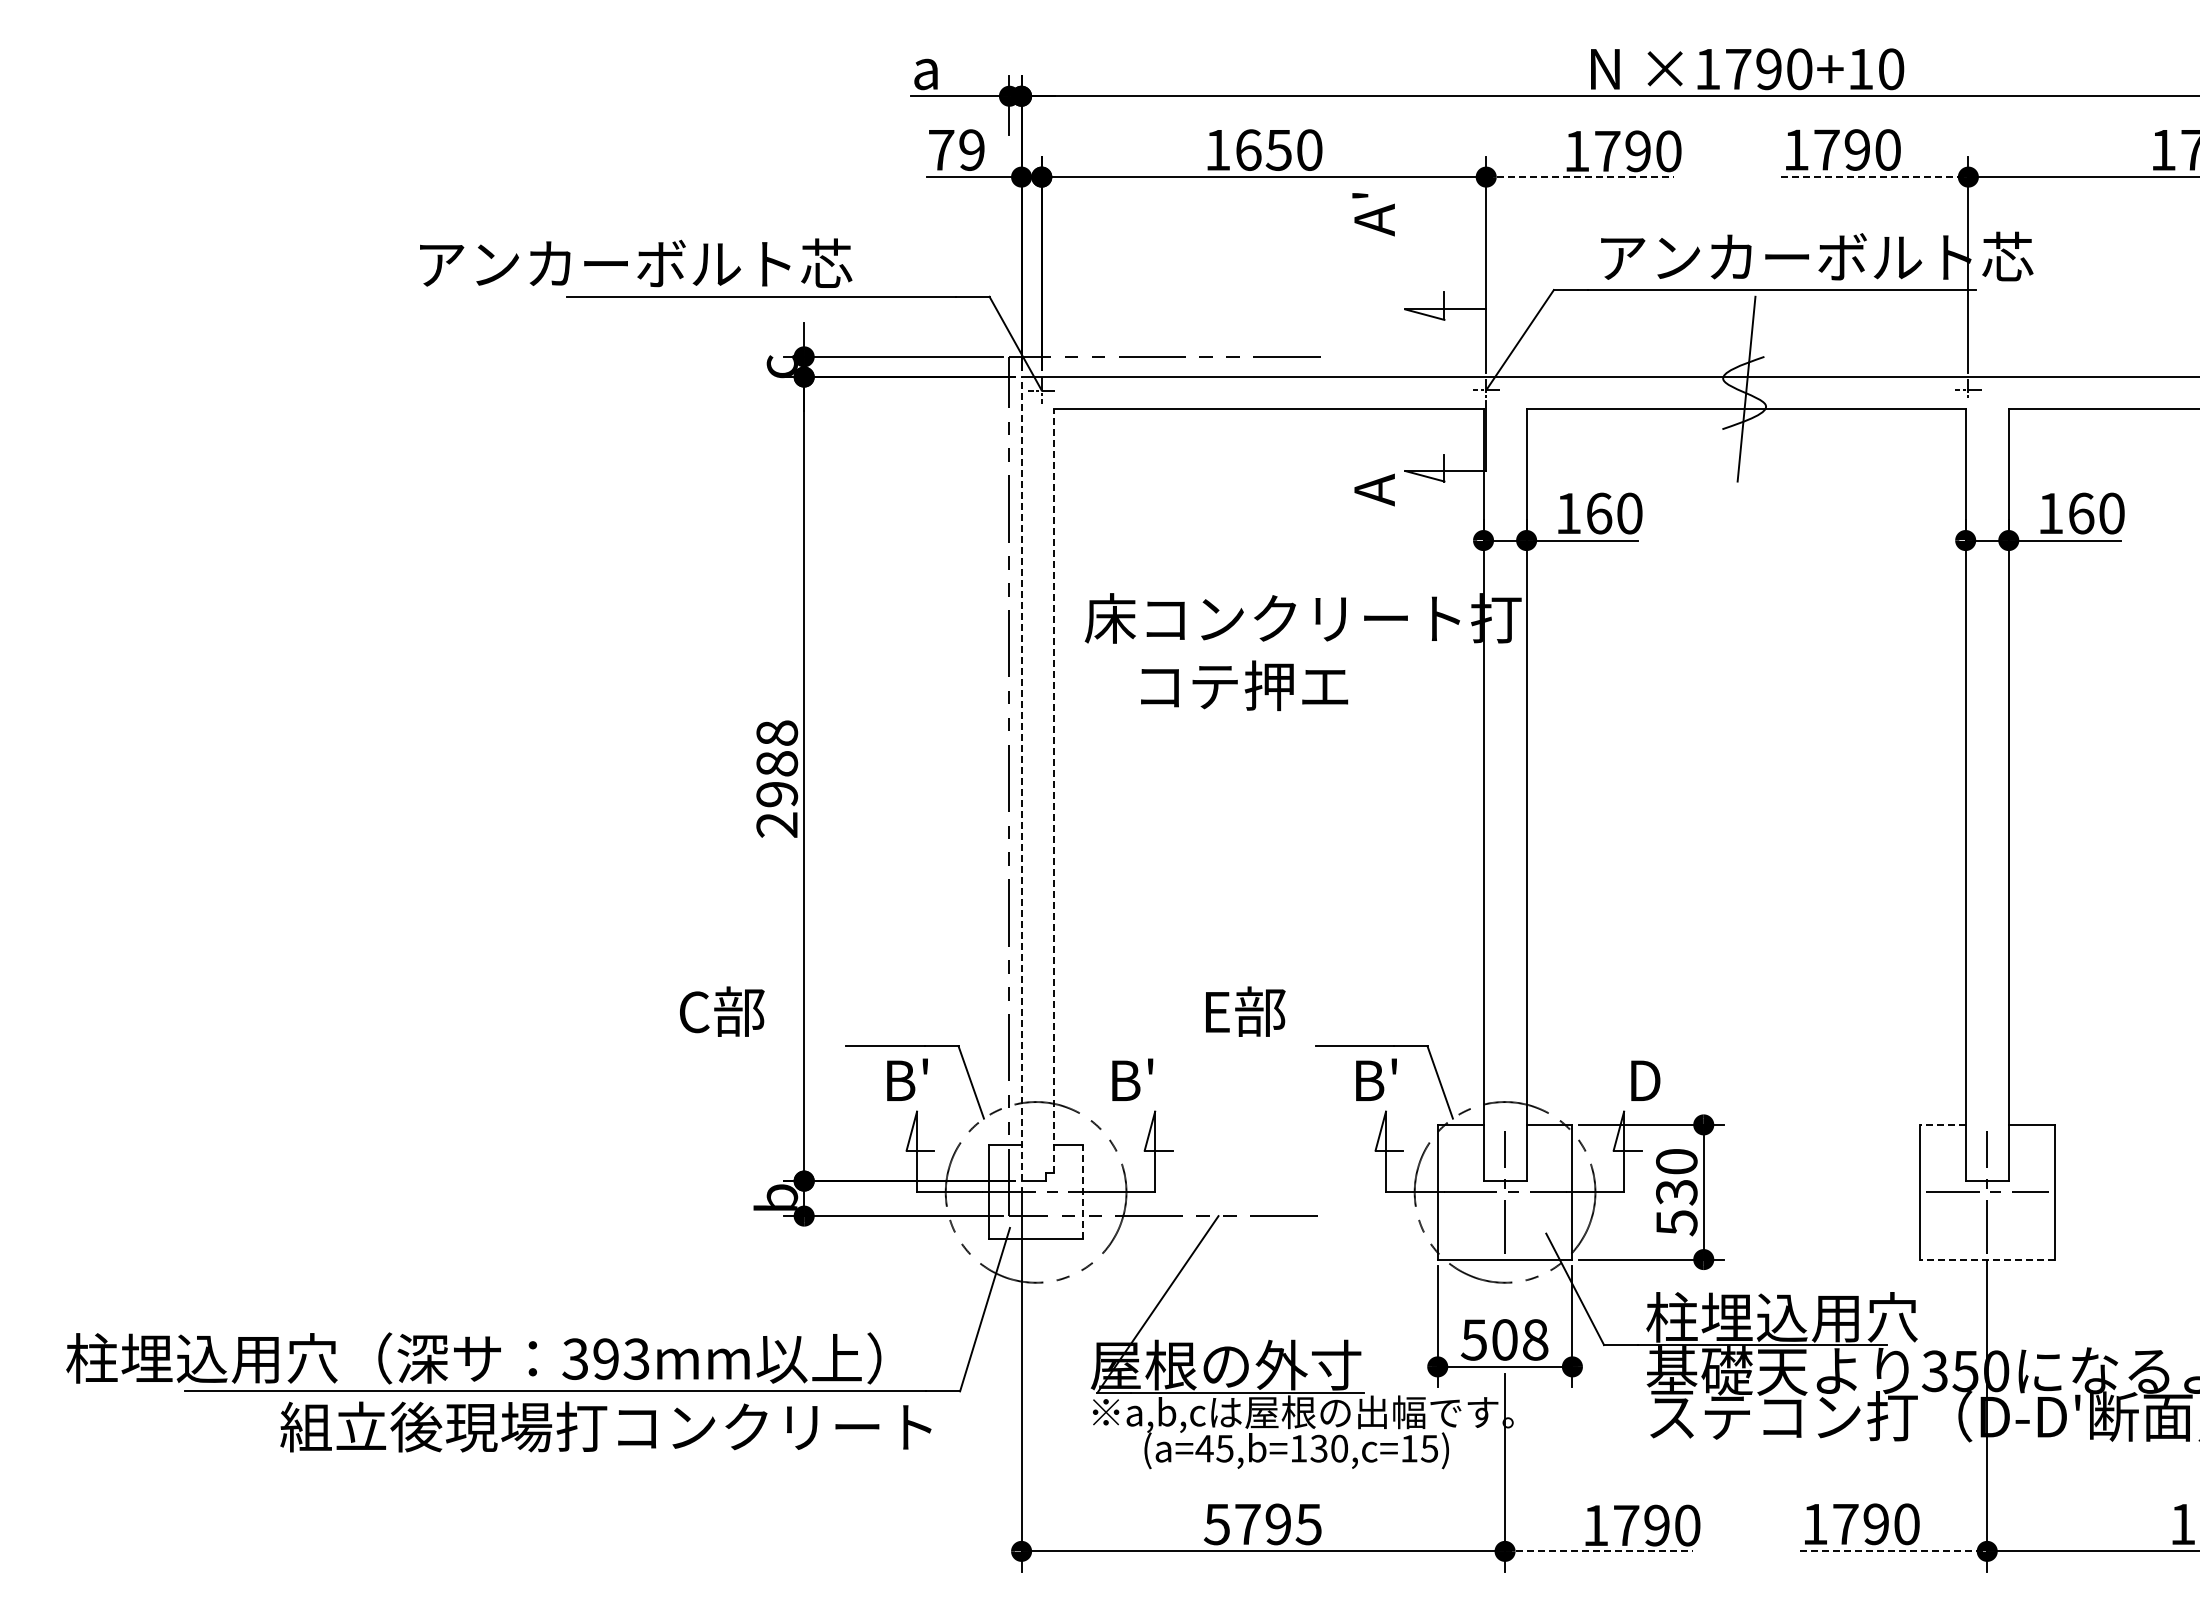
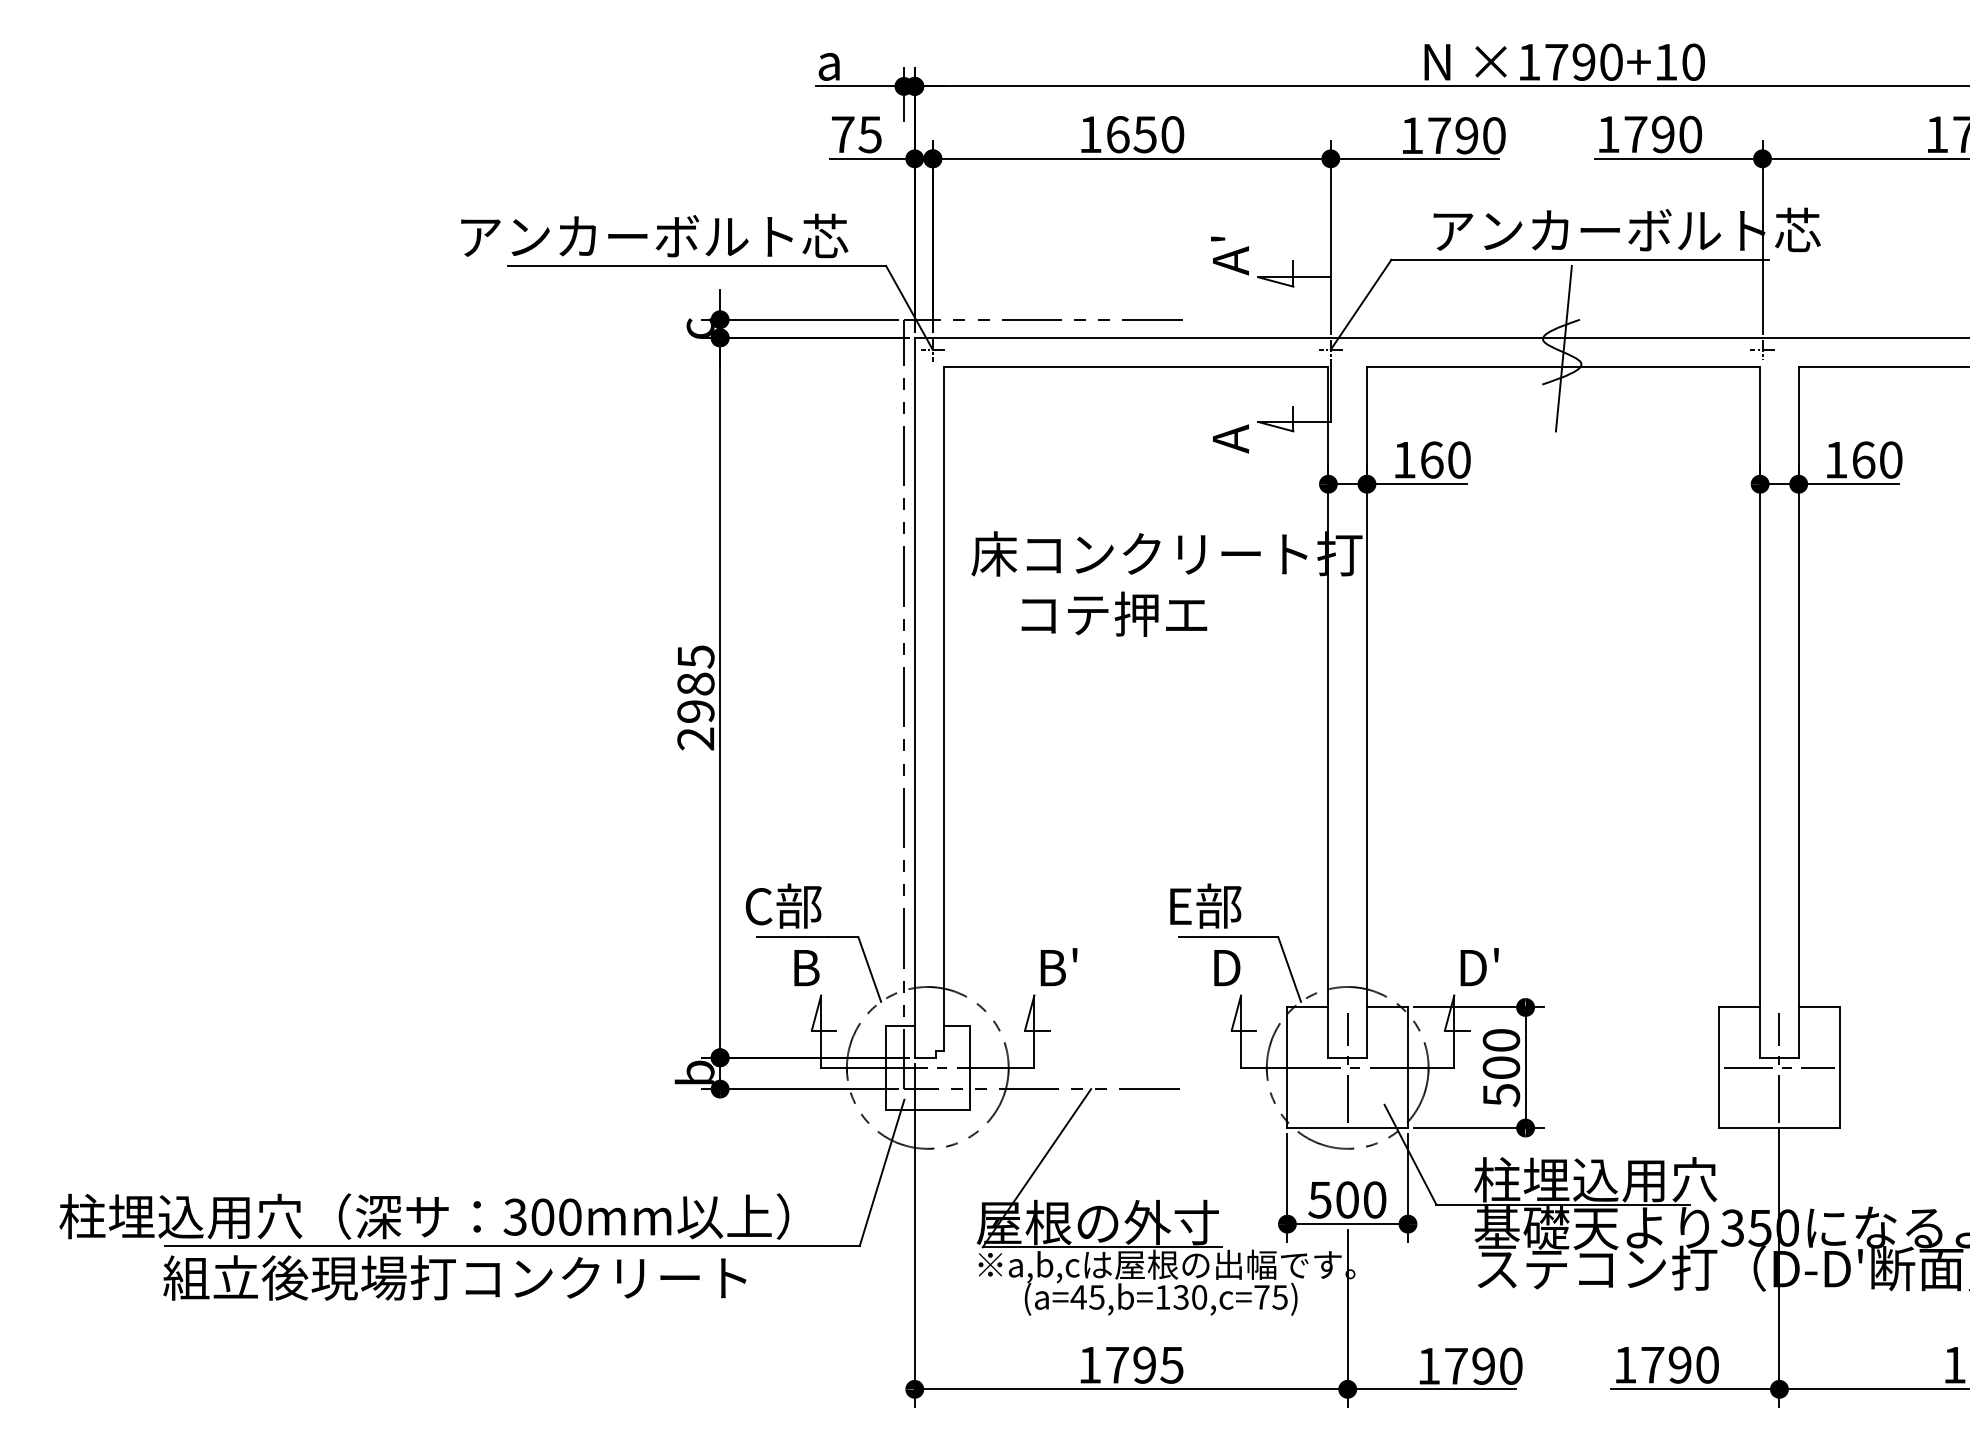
text: (971, 149) -> (869, 134), 79 -> 75
line: (1580, 177) -> (1415, 159), dashed -> solid
line: (1874, 177) -> (1678, 159), dashed -> solid
text: (1373, 214) -> (1229, 255), moved
text: (636, 262) -> (655, 235), moved
text: (777, 733) -> (696, 657), 2988 -> 2985
line: (1021, 778) -> (914, 697), dashed -> solid
line: (1053, 791) -> (943, 708), dashed -> solid
text: (722, 1011) -> (783, 905), moved
text: (1245, 1011) -> (1205, 905), moved
text: (924, 1066) -> (827, 955), B' -> B
text: (1670, 1066) -> (1495, 955), D -> D'
text: (1132, 1079) -> (1058, 966), moved
text: (1378, 1079) -> (1234, 966), B' -> D
line: (1942, 1124) -> (1739, 1007), dashed -> solid
line: (1083, 1191) -> (970, 1067), dashed -> solid
text: (1676, 1192) -> (1501, 1067), 530 -> 500
line: (1986, 1259) -> (1778, 1127), dashed -> solid
text: (1535, 1339) -> (1374, 1199), 508 -> 500
text: (621, 1359) -> (556, 1217), 393mm -> 300mm
text: (605, 1426) -> (454, 1277), moved
text: (1409, 1448) -> (1262, 1297), (a=45,b=130,c=15) -> (a=45,b=130,c=75)
text: (1216, 1524) -> (1089, 1365), 5795 -> 1795
line: (1598, 1551) -> (1431, 1389), dashed -> solid
line: (1893, 1551) -> (1695, 1389), dashed -> solid

